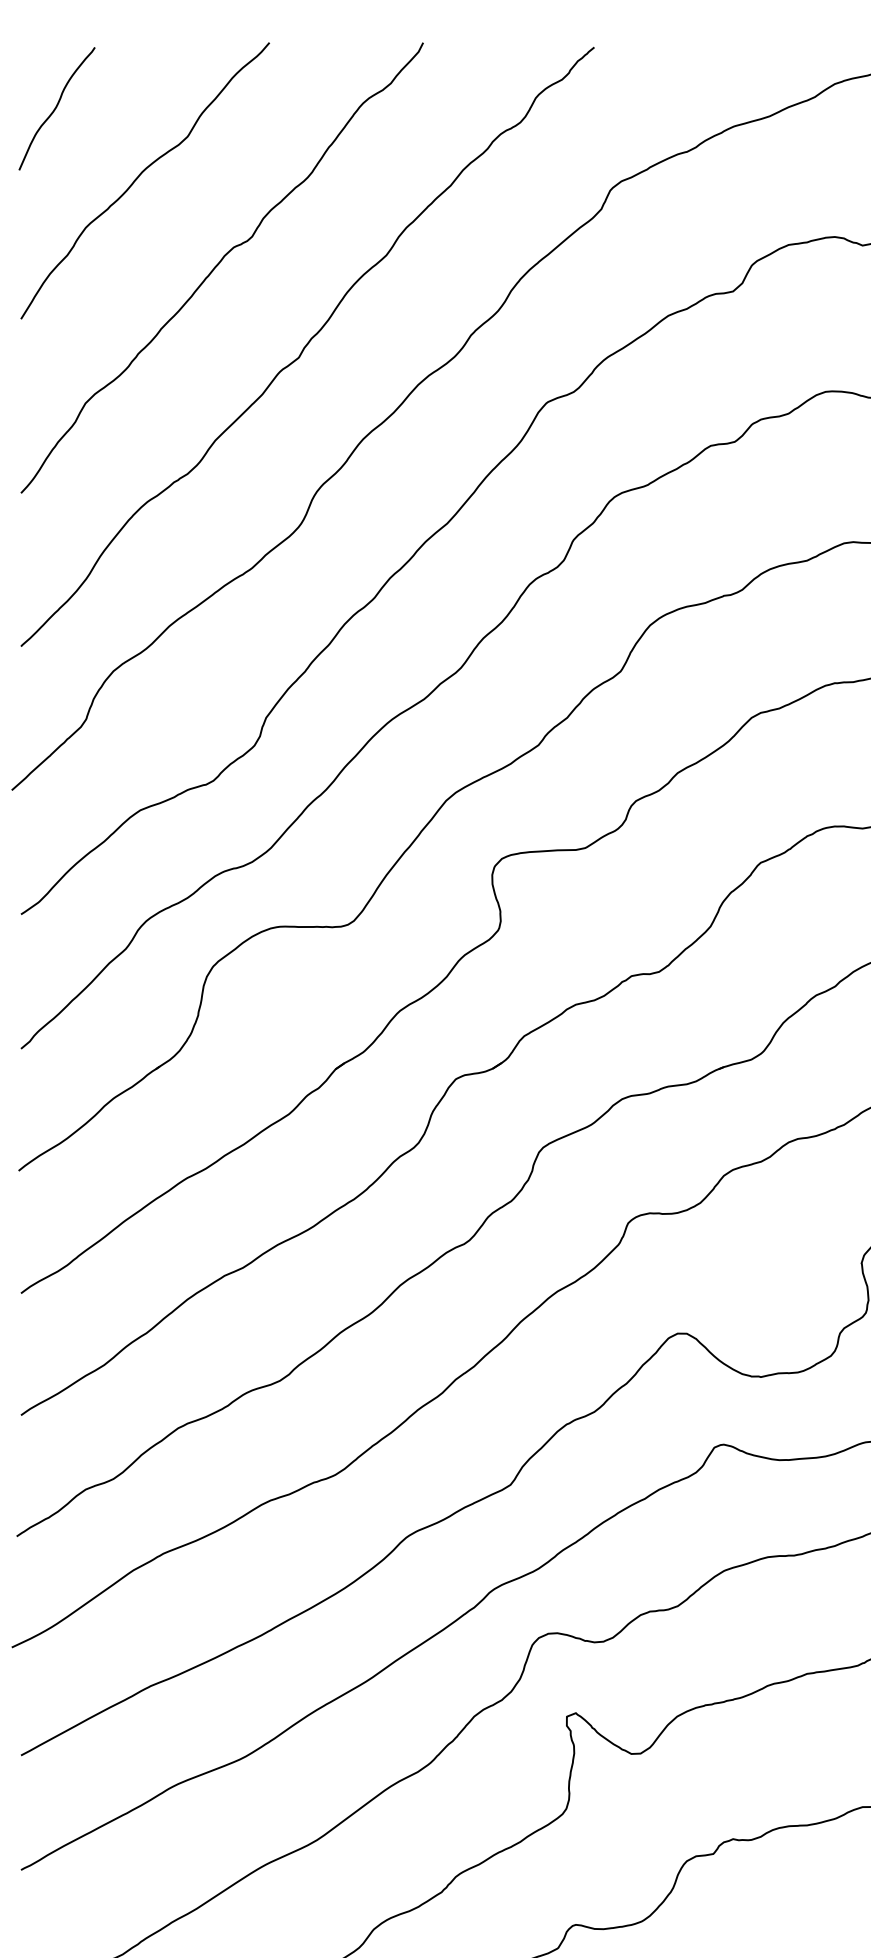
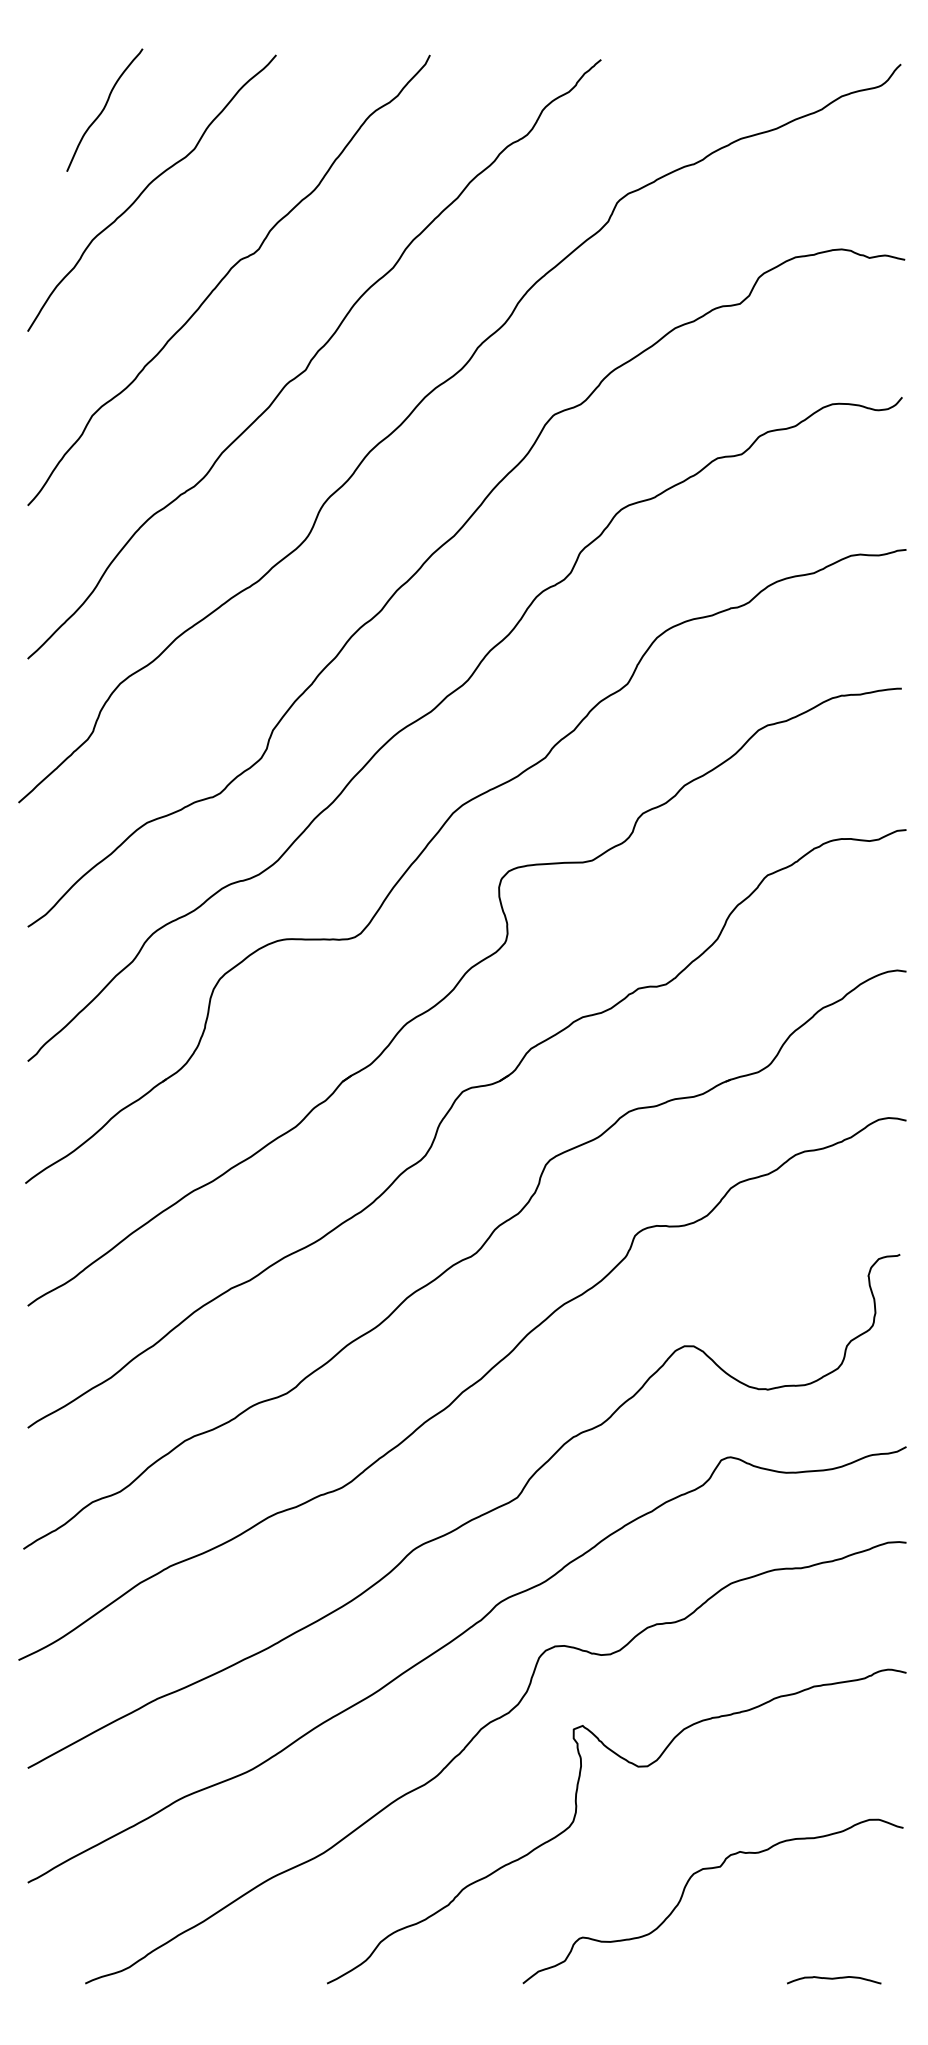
curve: (56, 108) -> (104, 109), moved

